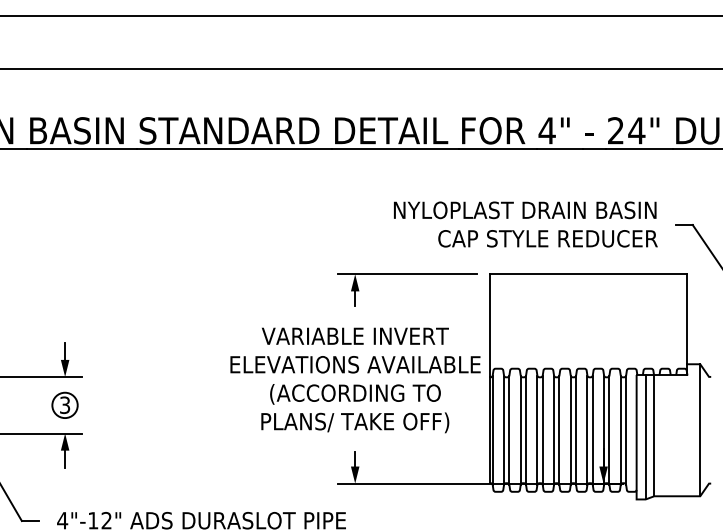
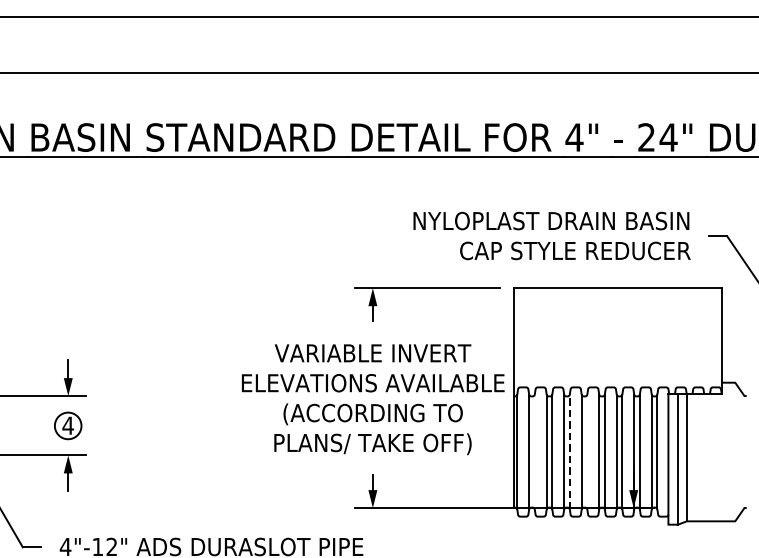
text: (64, 405) -> (67, 426), 3 -> 4
line: (509, 429) -> (534, 451), removed
line: (559, 429) -> (587, 451), removed
line: (542, 430) -> (569, 452), solid -> dashed
line: (700, 430) -> (735, 452), removed

